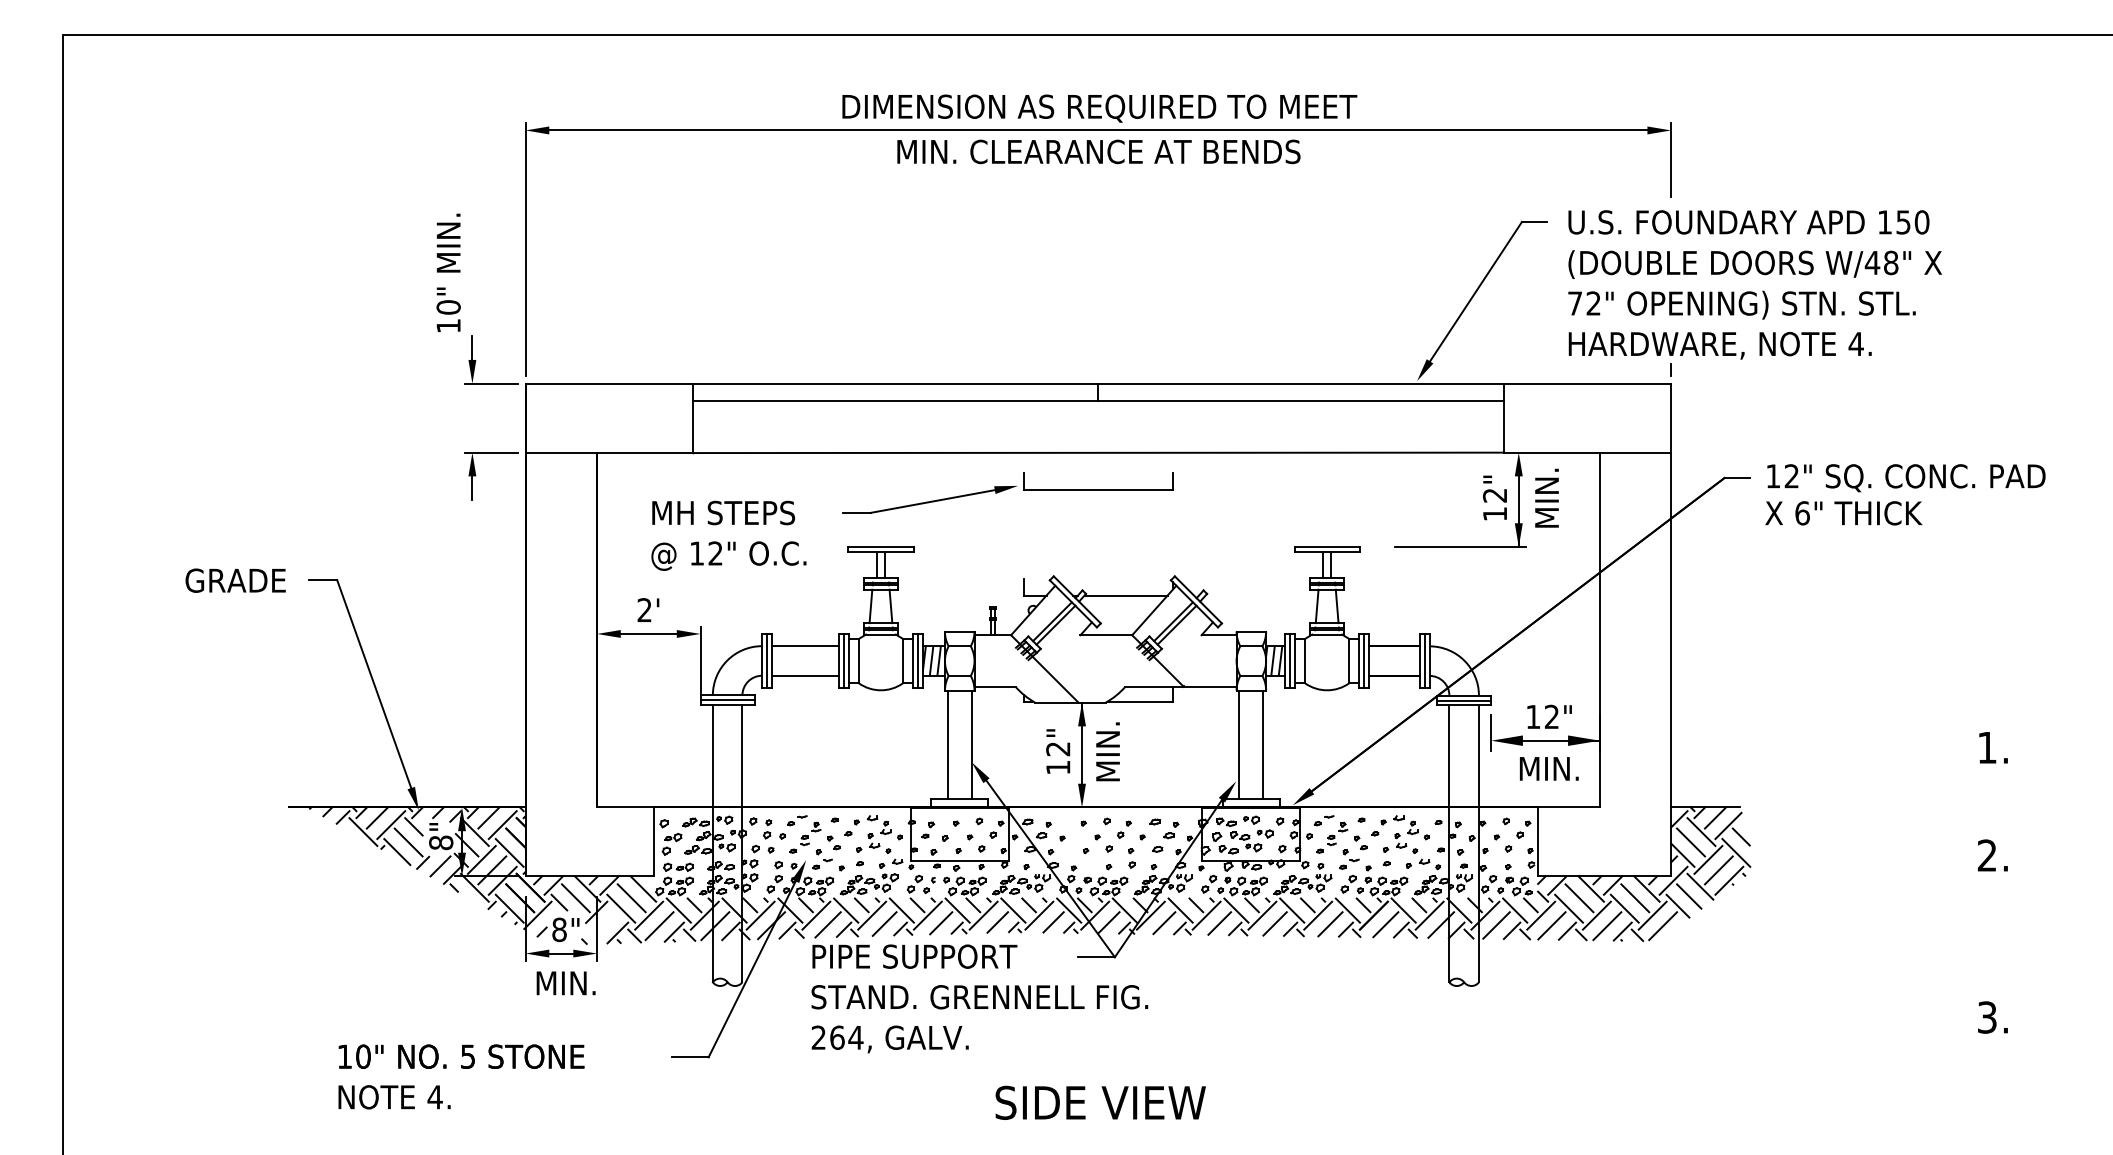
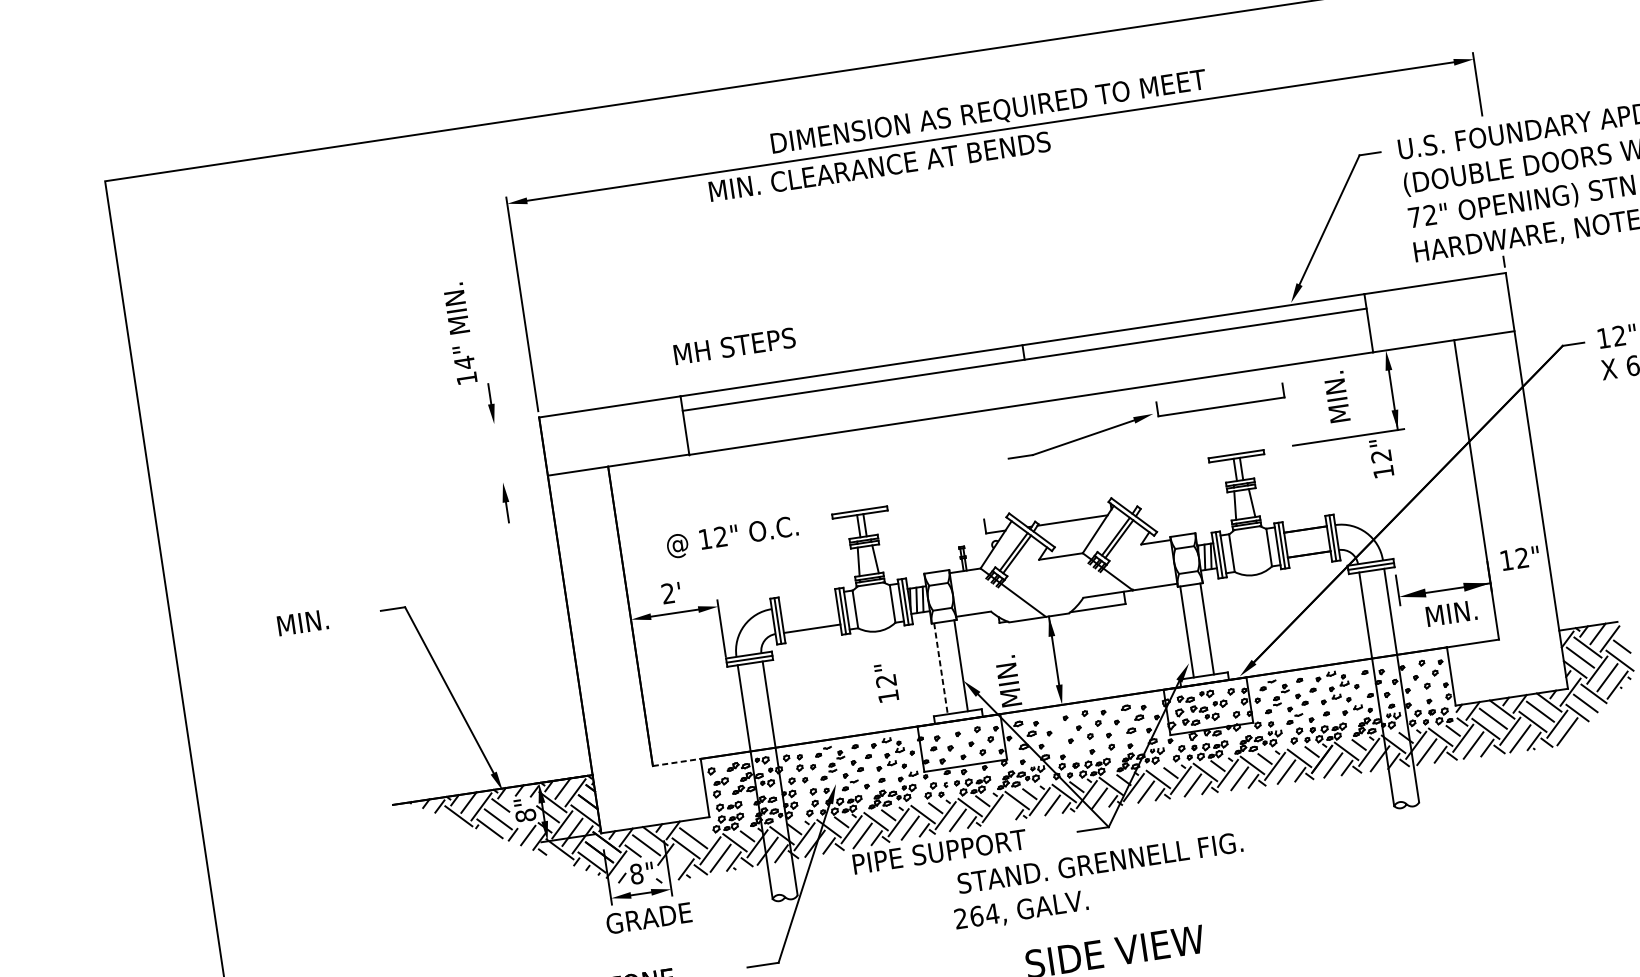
text: (1098, 151) -> (879, 166), moved
text: (448, 307) -> (464, 362), 10" -> 14"
line: (491, 383) -> (510, 421), removed
line: (491, 452) -> (519, 479), removed
part: (1007, 492) -> (1145, 420), moved
text: (1494, 497) -> (1381, 457), moved
text: (1546, 497) -> (1336, 396), moved
text: (723, 512) -> (734, 345), moved
text: (235, 580) -> (319, 620), GRADE -> MIN.
line: (804, 646) -> (807, 604), removed
text: (1549, 716) -> (1520, 557), moved
line: (947, 744) -> (940, 668), solid -> dashed
text: (1058, 751) -> (886, 682), moved
text: (1107, 751) -> (1008, 681), moved
line: (625, 807) -> (676, 762), solid -> dashed
line: (643, 888) -> (702, 828), removed
line: (997, 922) -> (1005, 812), removed
text: (566, 983) -> (649, 918), MIN. -> GRADE
text: (979, 997) -> (1100, 863), moved
text: (889, 1039) -> (1020, 911), moved

